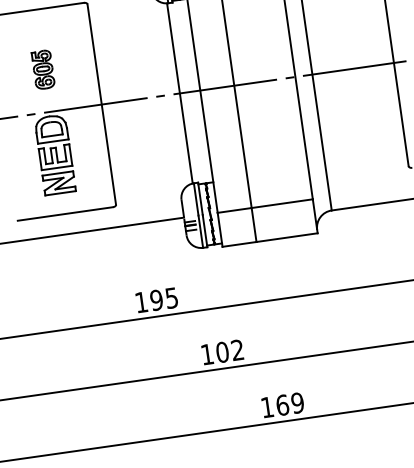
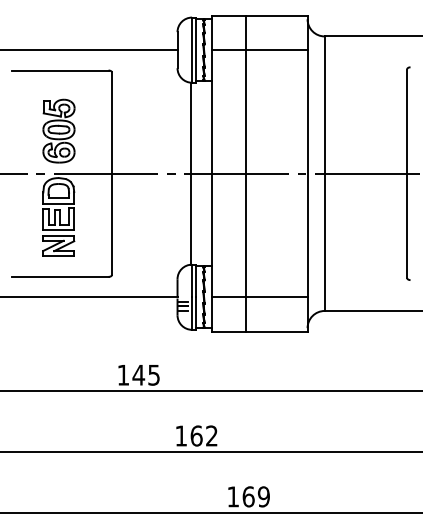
part: (42, 69) -> (58, 130), size x1.67
text: (156, 299) -> (138, 374), 195 -> 145
text: (222, 351) -> (196, 435), 102 -> 162

